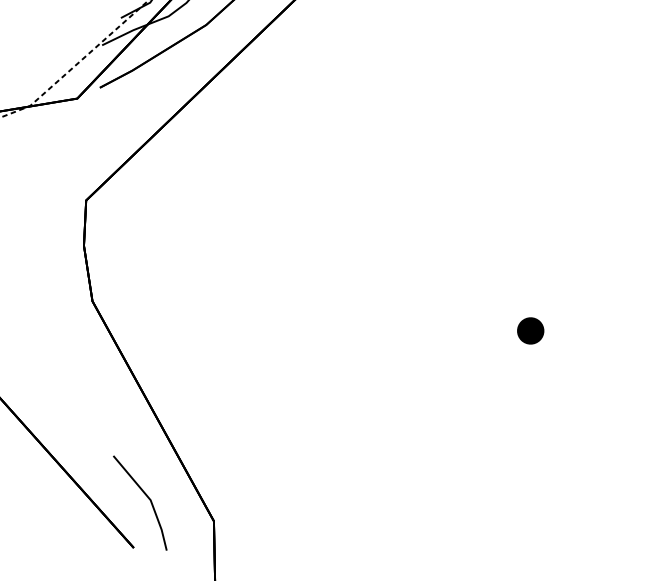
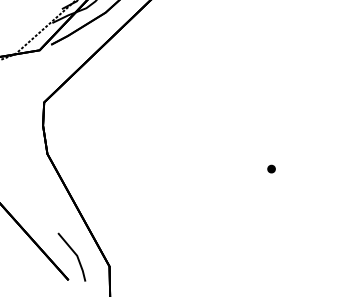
part: (530, 329) -> (271, 168), size x0.62

